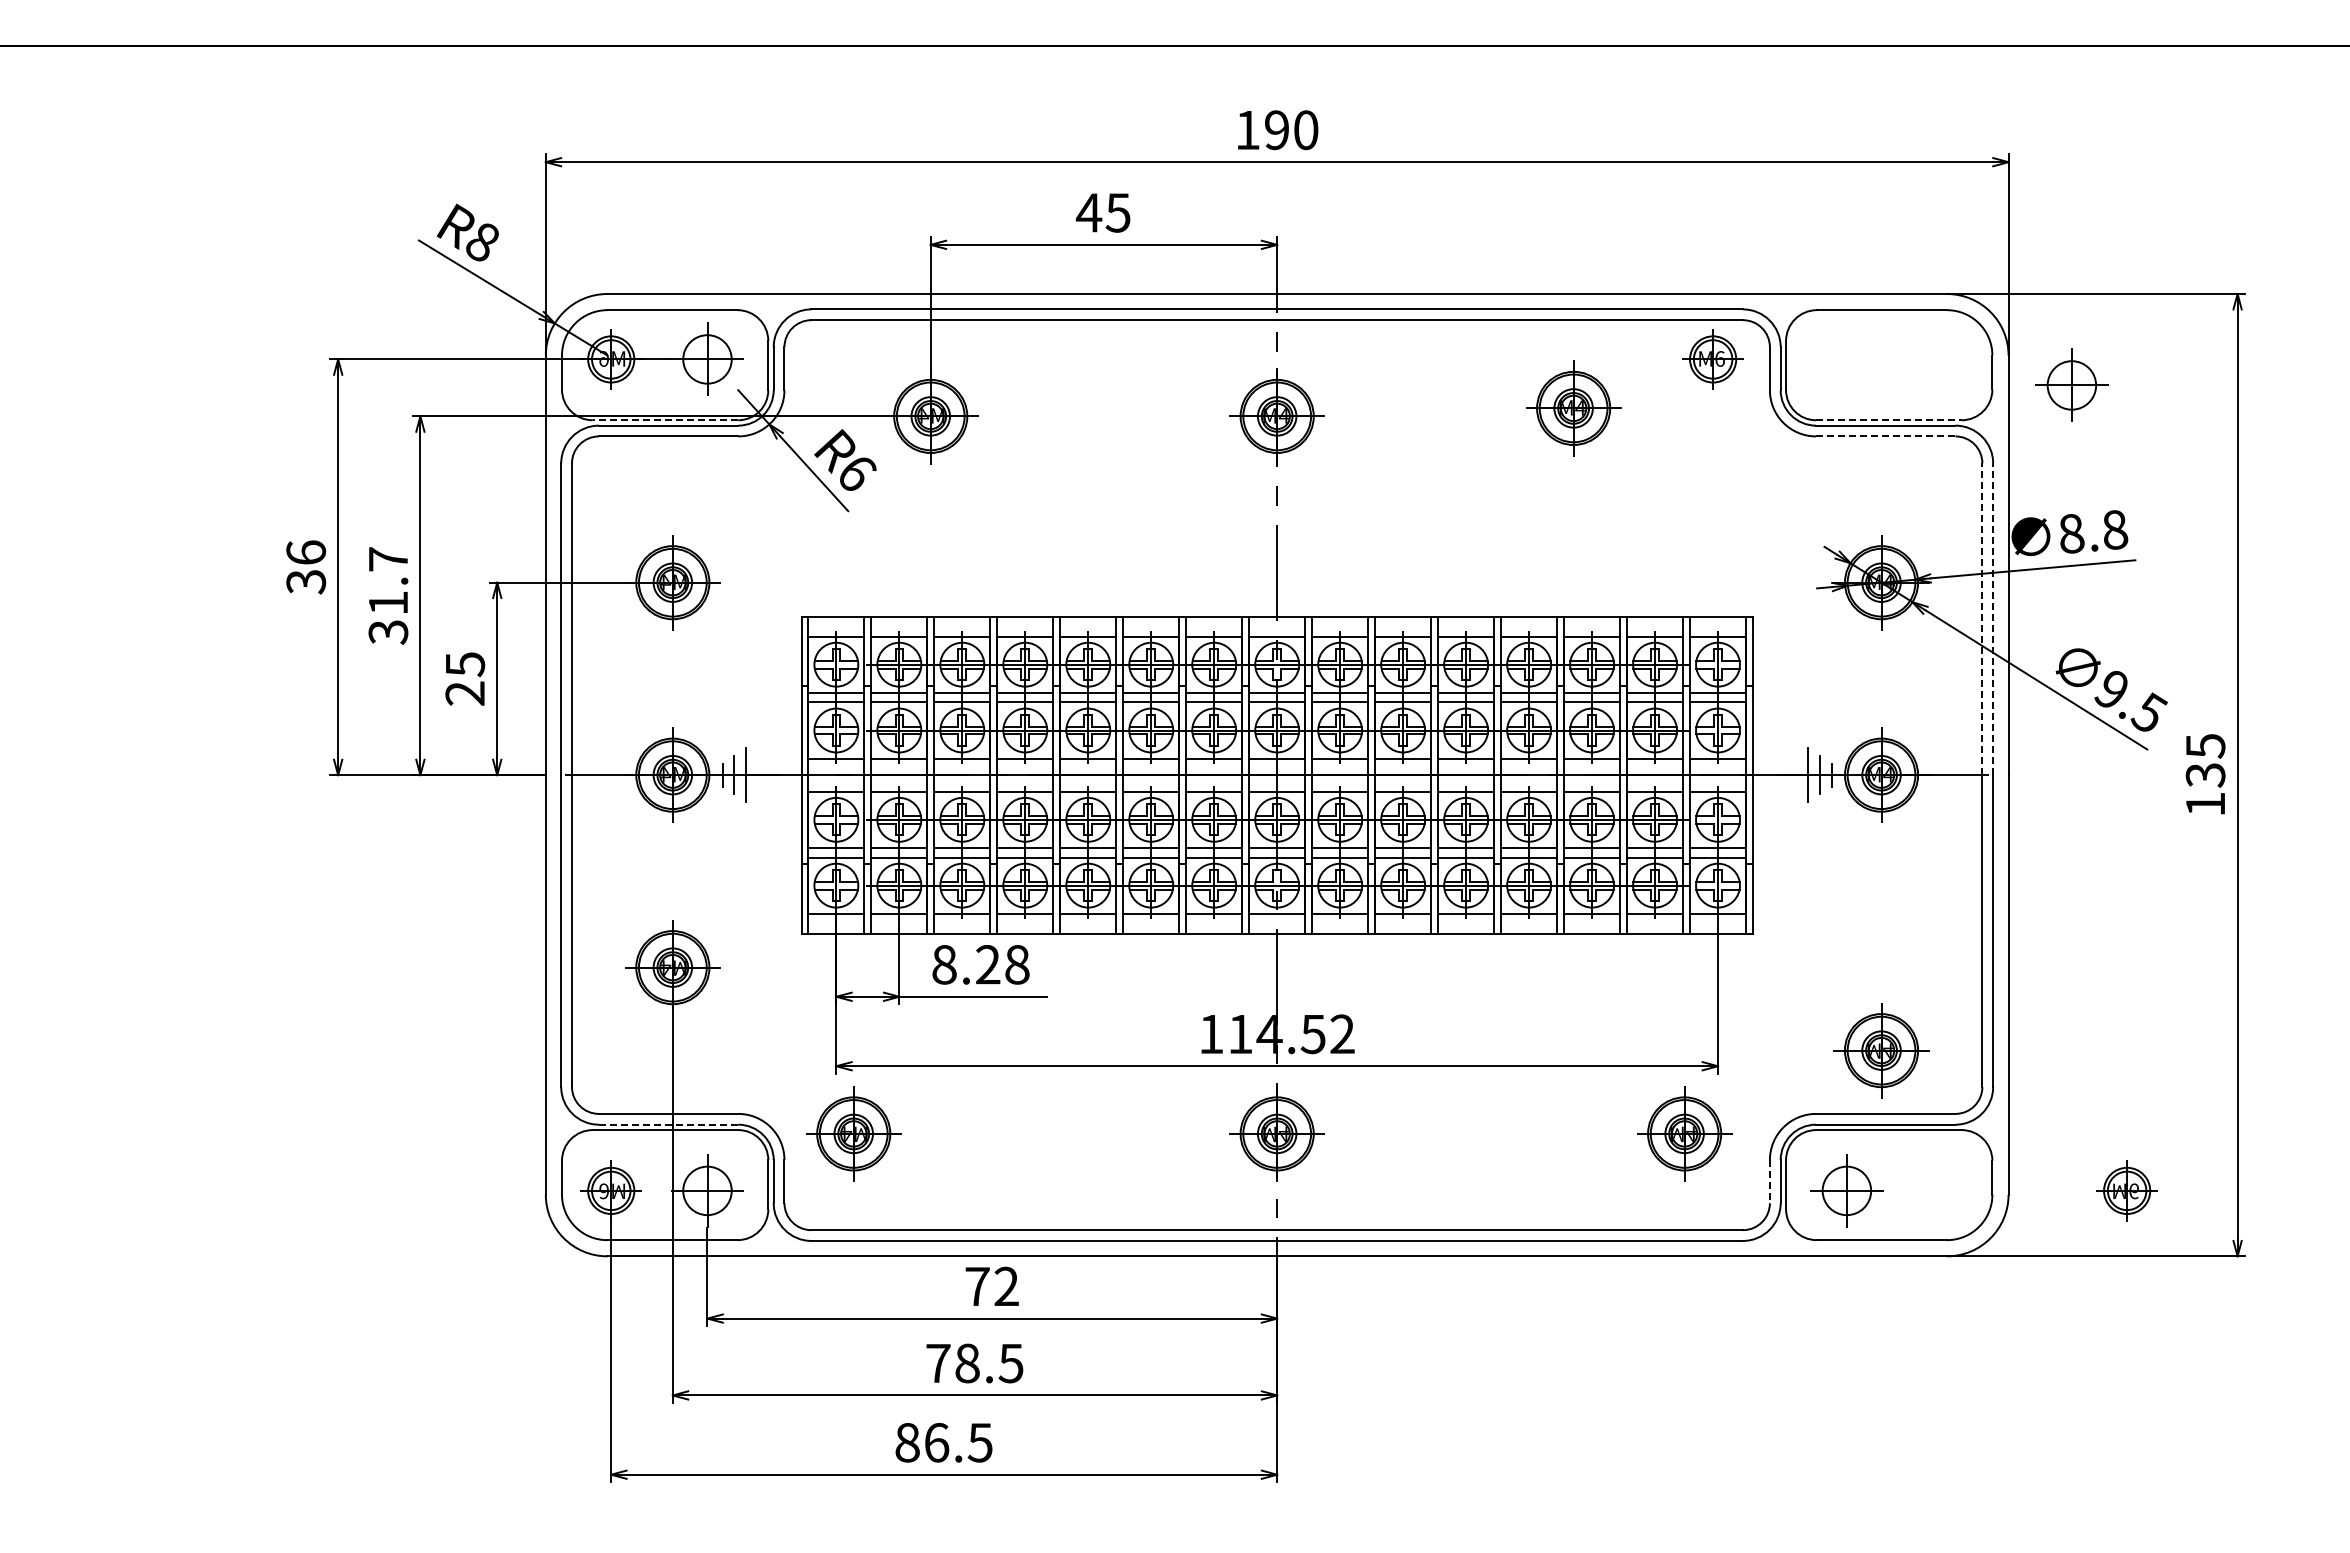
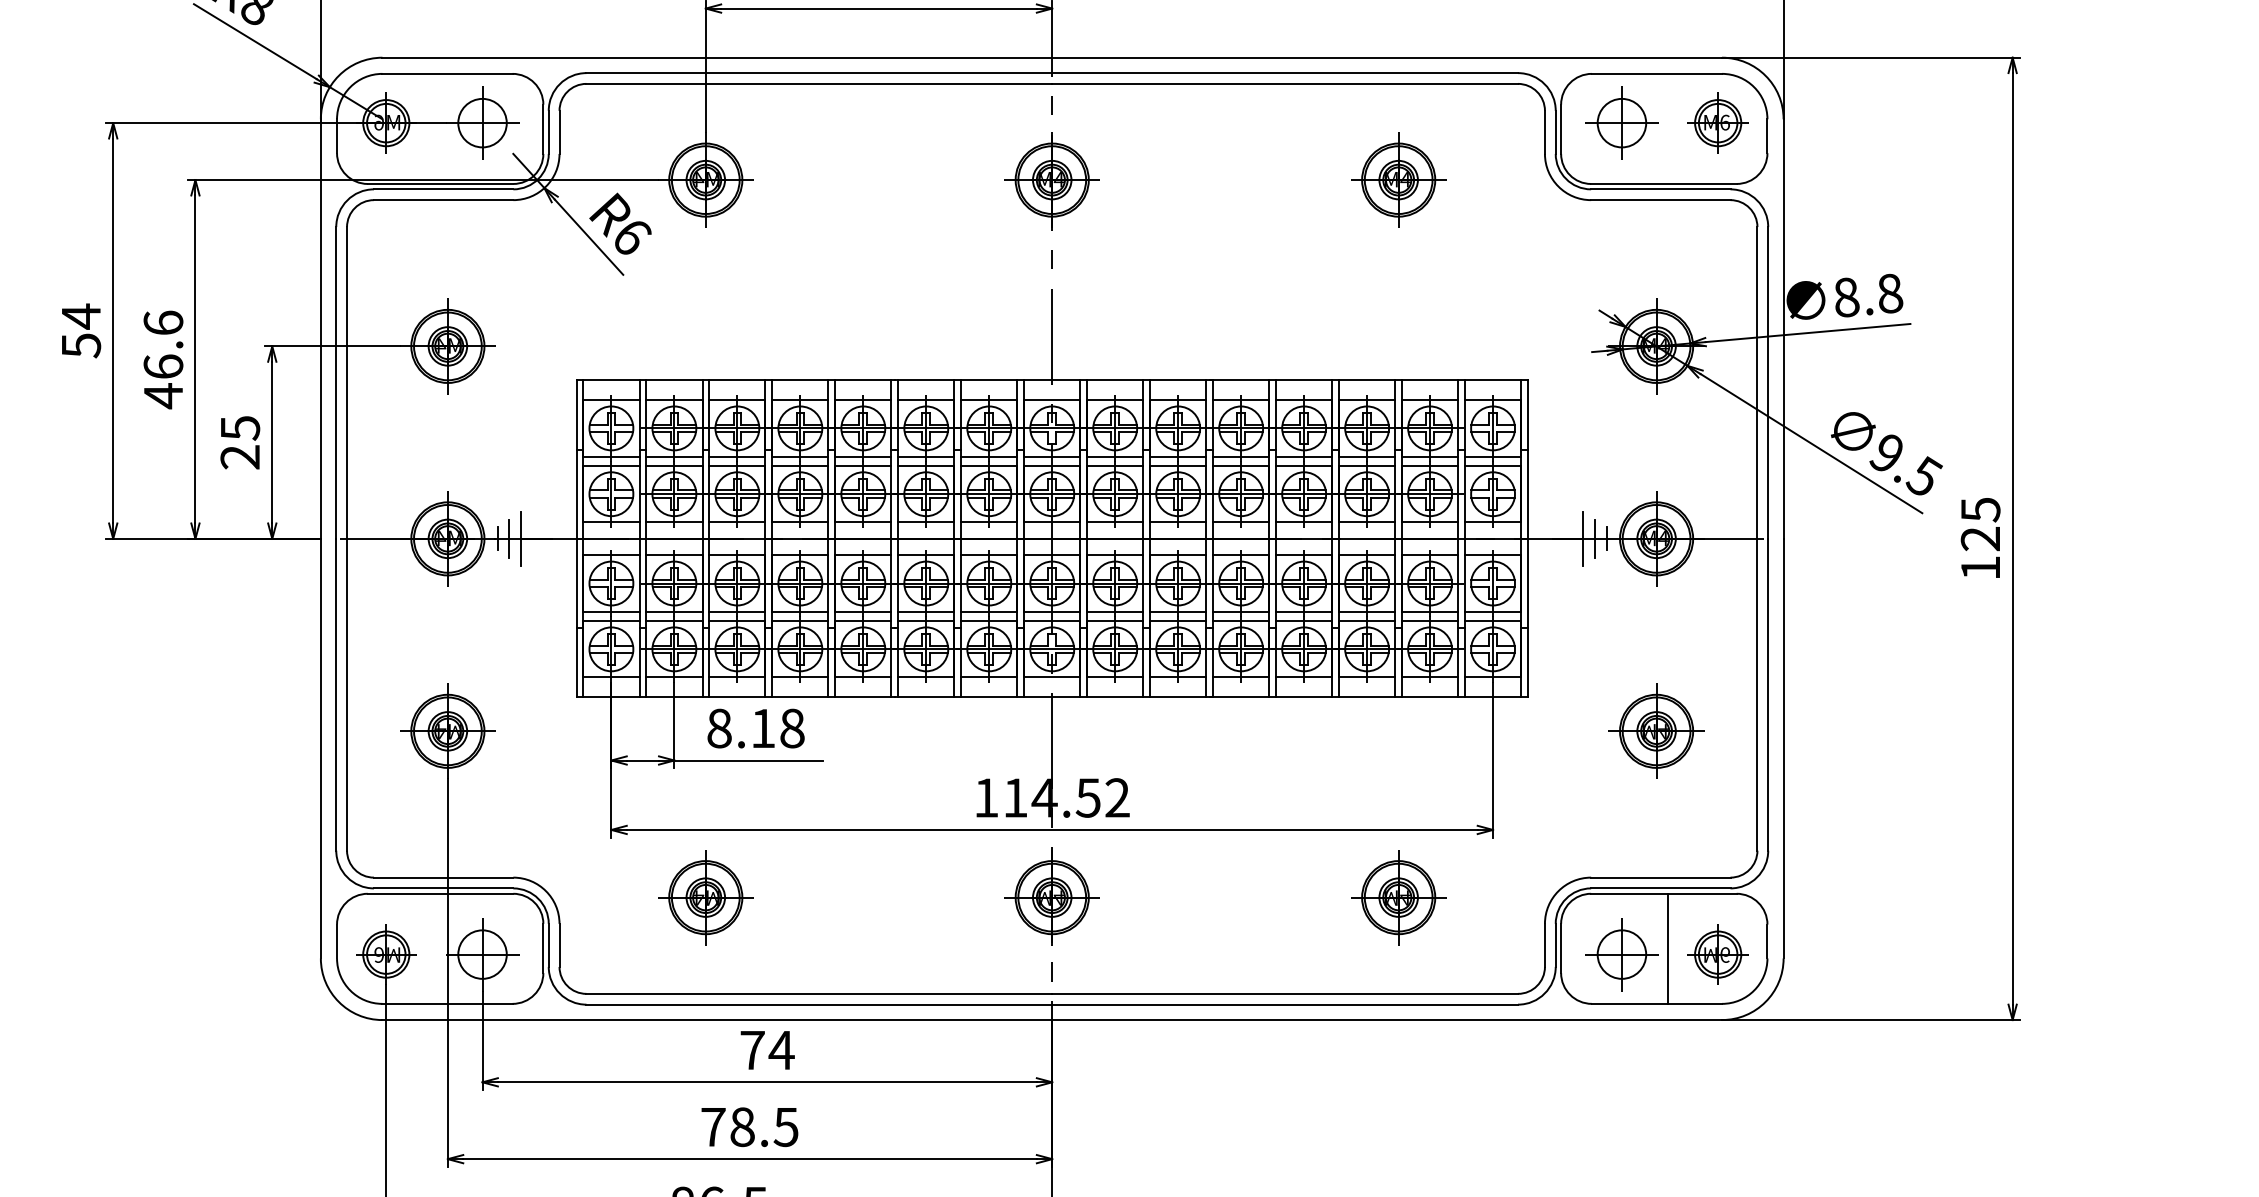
part: (1712, 359) -> (1717, 123), moved
part: (2071, 384) -> (1621, 122), moved
part: (1573, 408) -> (1398, 180), moved
line: (665, 420) -> (440, 184), dashed -> solid
line: (1888, 420) -> (1663, 184), dashed -> solid
line: (1885, 436) -> (1660, 200), dashed -> solid
text: (306, 566) -> (81, 330), 36 -> 54
text: (388, 596) -> (163, 360), 31.7 -> 46.6
line: (1982, 619) -> (1757, 383), dashed -> solid
line: (1993, 619) -> (1768, 383), dashed -> solid
text: (2205, 775) -> (1980, 539), 135 -> 125
text: (988, 964) -> (763, 728), 8.28 -> 8.18
part: (1881, 1050) -> (1656, 731), moved
line: (668, 1124) -> (443, 888), dashed -> solid
part: (853, 1133) -> (705, 897), moved
part: (1684, 1133) -> (1398, 897), moved
line: (1769, 1181) -> (1544, 945), dashed -> solid
line: (1893, 1185) -> (1668, 949), added
part: (2126, 1190) -> (1717, 954), moved
text: (1006, 1285) -> (781, 1049), 72 -> 74

